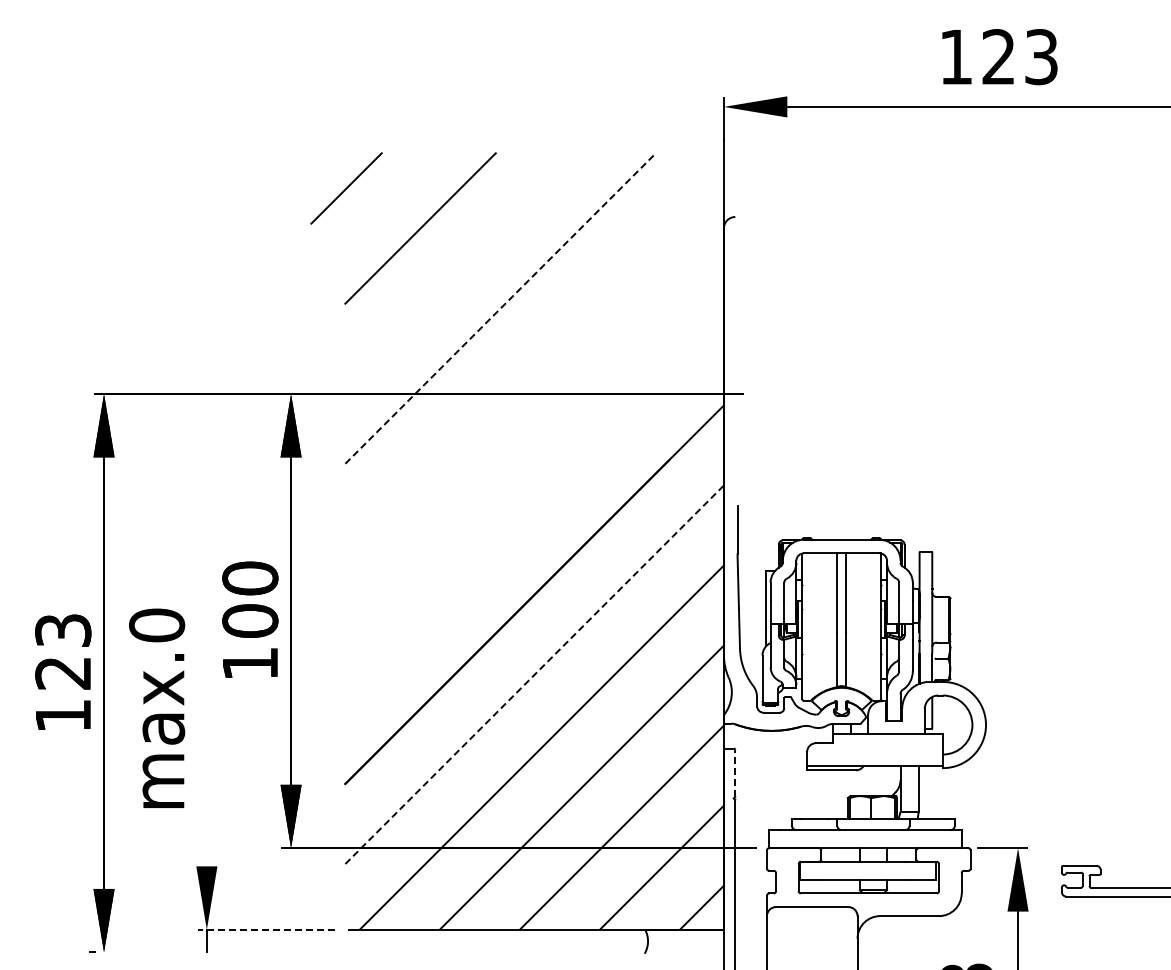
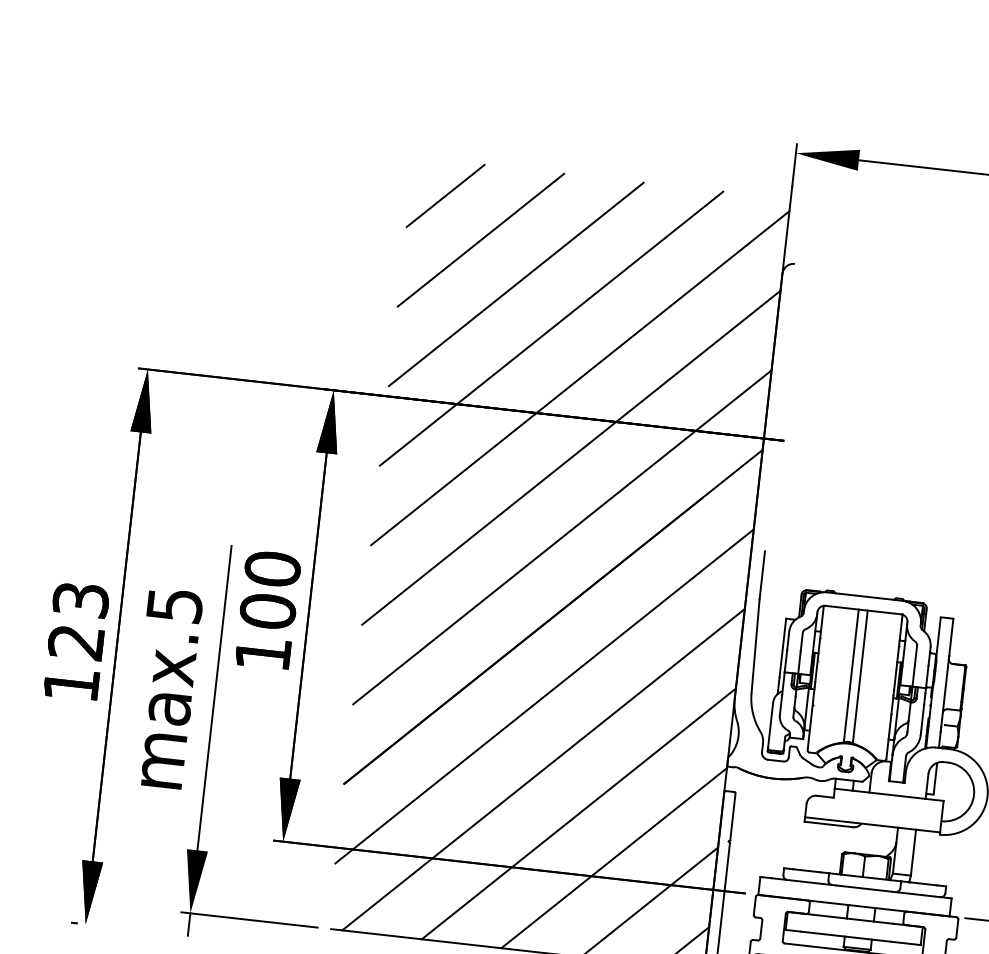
line: (346, 188) -> (445, 196), moved
line: (460, 268) -> (516, 284), added
line: (500, 308) -> (551, 328), dashed -> solid
line: (534, 354) -> (580, 378), added
line: (534, 434) -> (571, 457), added
line: (534, 514) -> (562, 537), added
text: (157, 625) -> (175, 605), max.0 -> max.5
line: (534, 674) -> (544, 696), dashed -> solid
line: (206, 713) -> (214, 698), added
line: (735, 773) -> (733, 816), dashed -> solid
line: (266, 929) -> (249, 919), dashed -> solid

